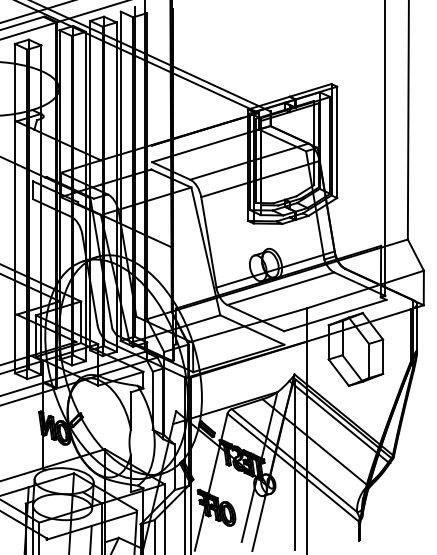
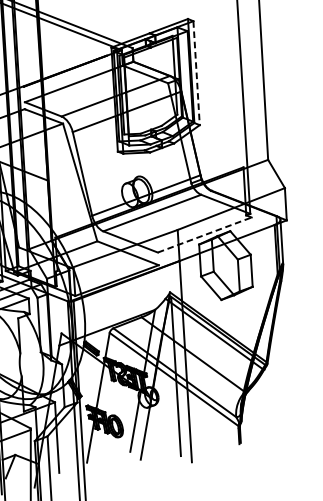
line: (337, 142) -> (196, 73), solid -> dashed
line: (335, 315) -> (204, 234), solid -> dashed

